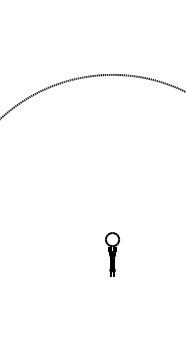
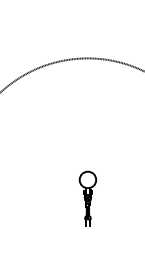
part: (112, 254) -> (87, 198), size x1.6

